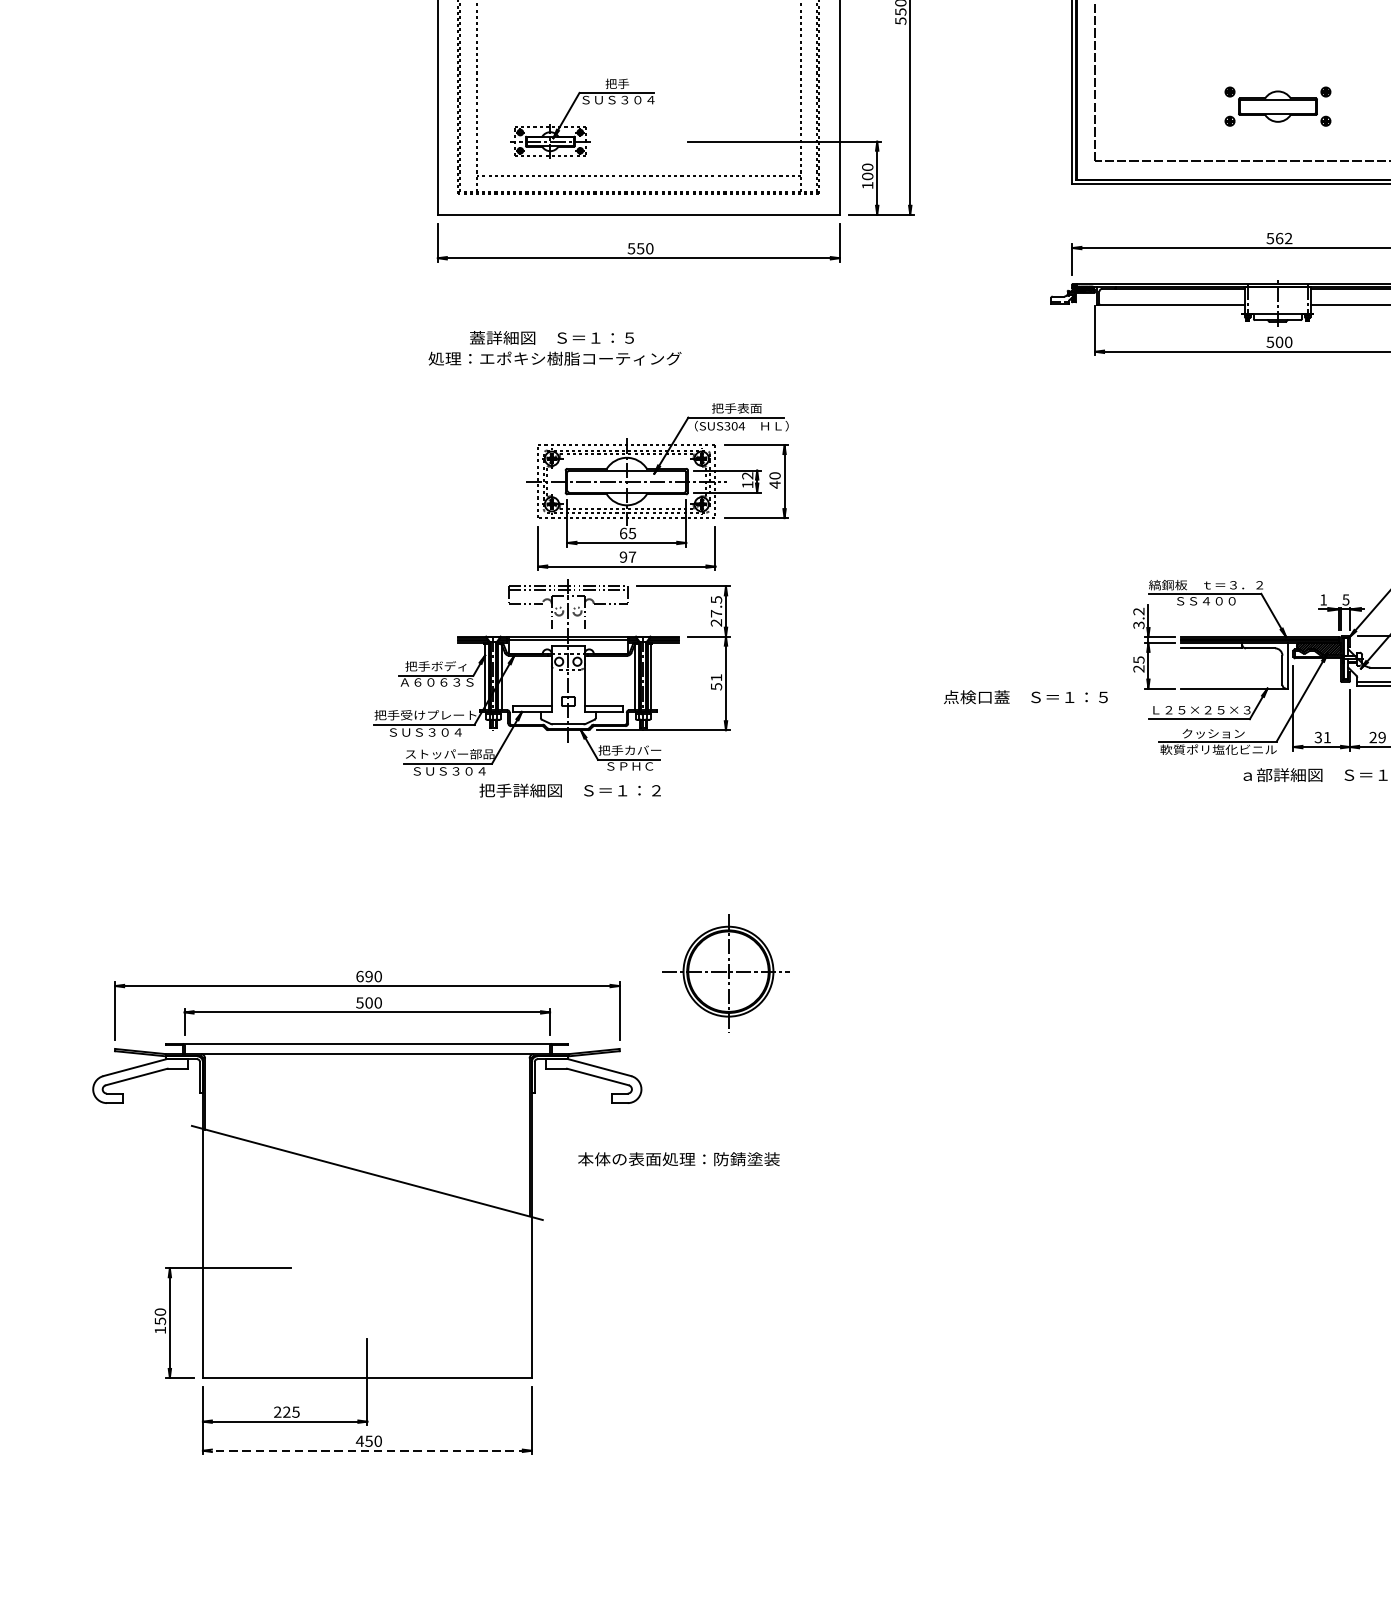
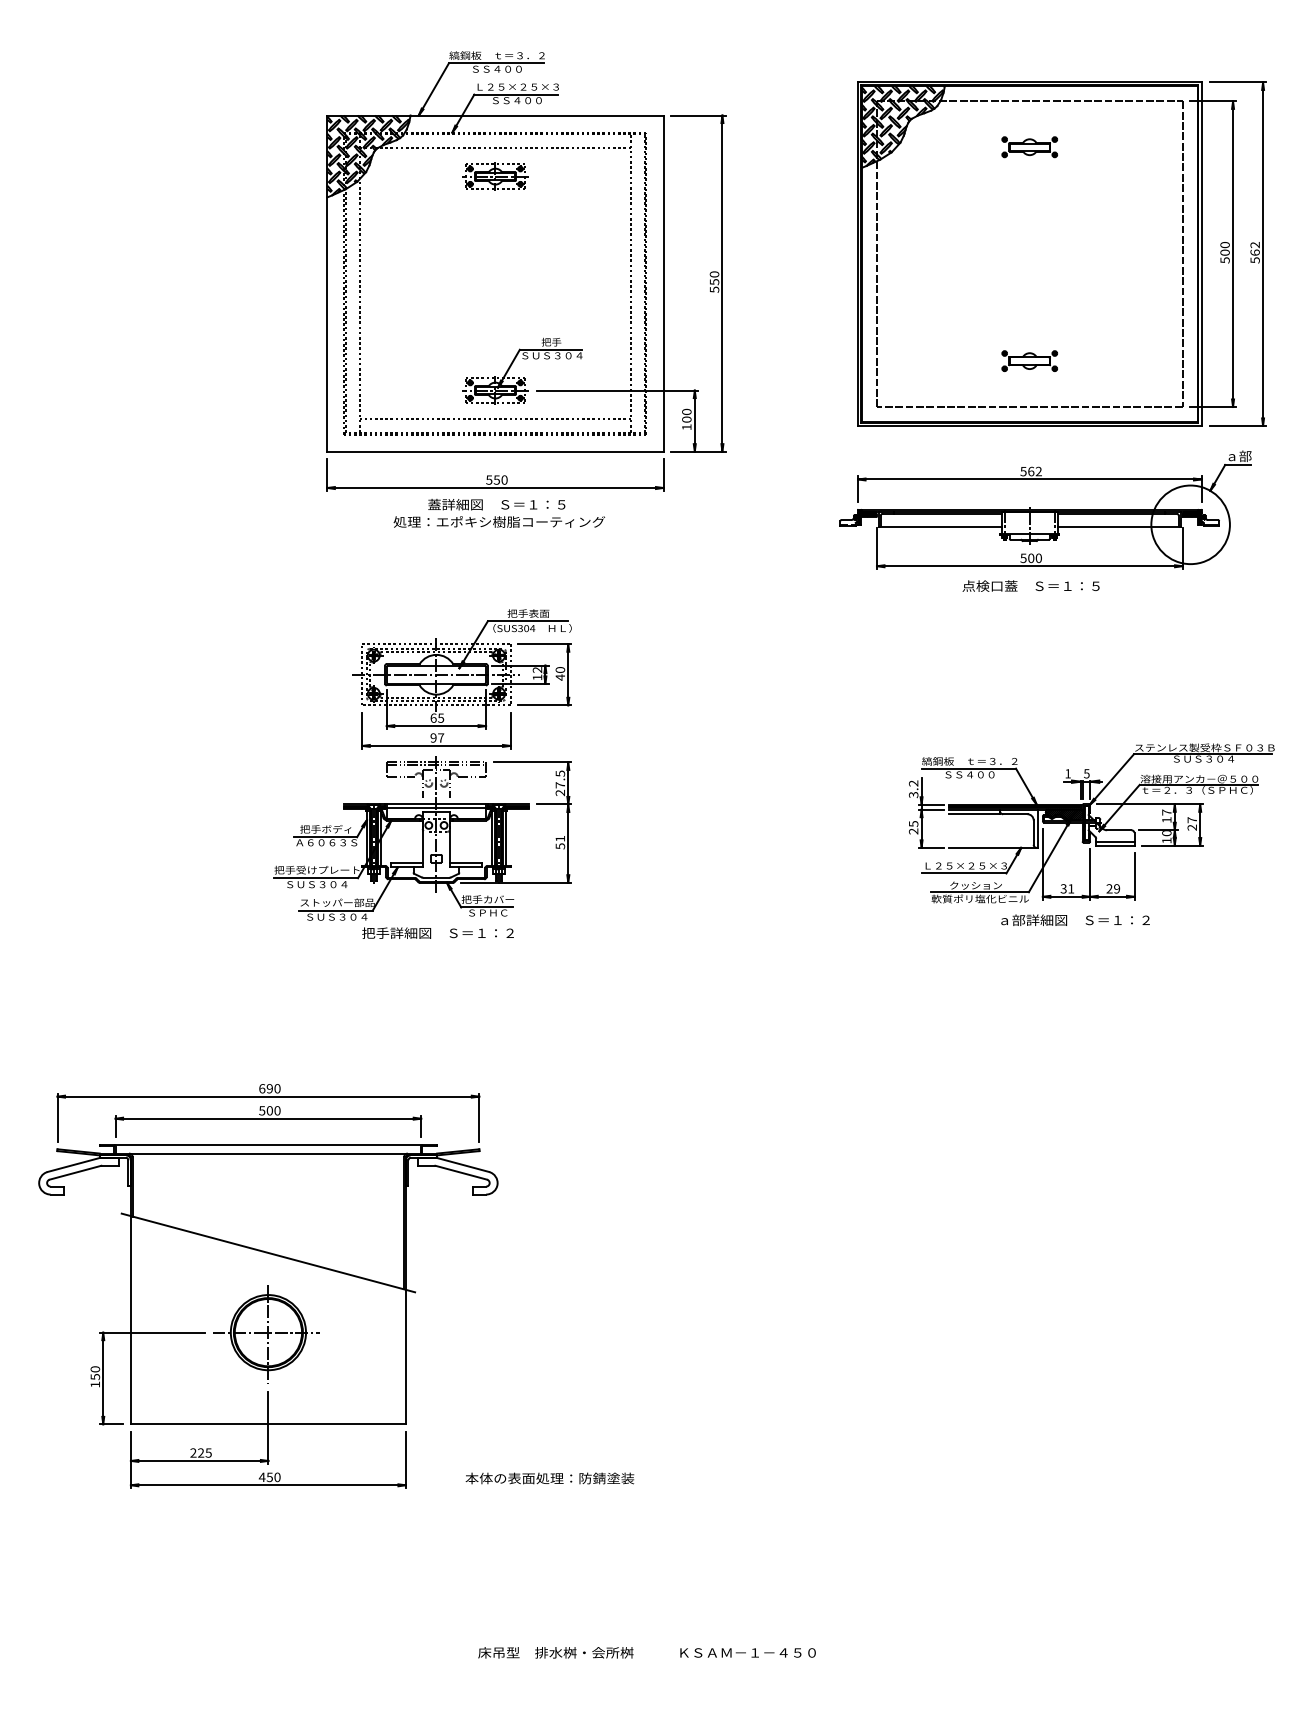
part: (1277, 105) -> (1029, 360), size x0.62
part: (583, 126) -> (523, 377), moved
text: (554, 348) -> (498, 513), moved
part: (656, 487) -> (461, 679), moved
text: (1025, 696) -> (1030, 585), moved
part: (726, 973) -> (266, 1334), moved
text: (678, 1159) -> (549, 1478), moved
line: (367, 1451) -> (268, 1485), dashed -> solid

